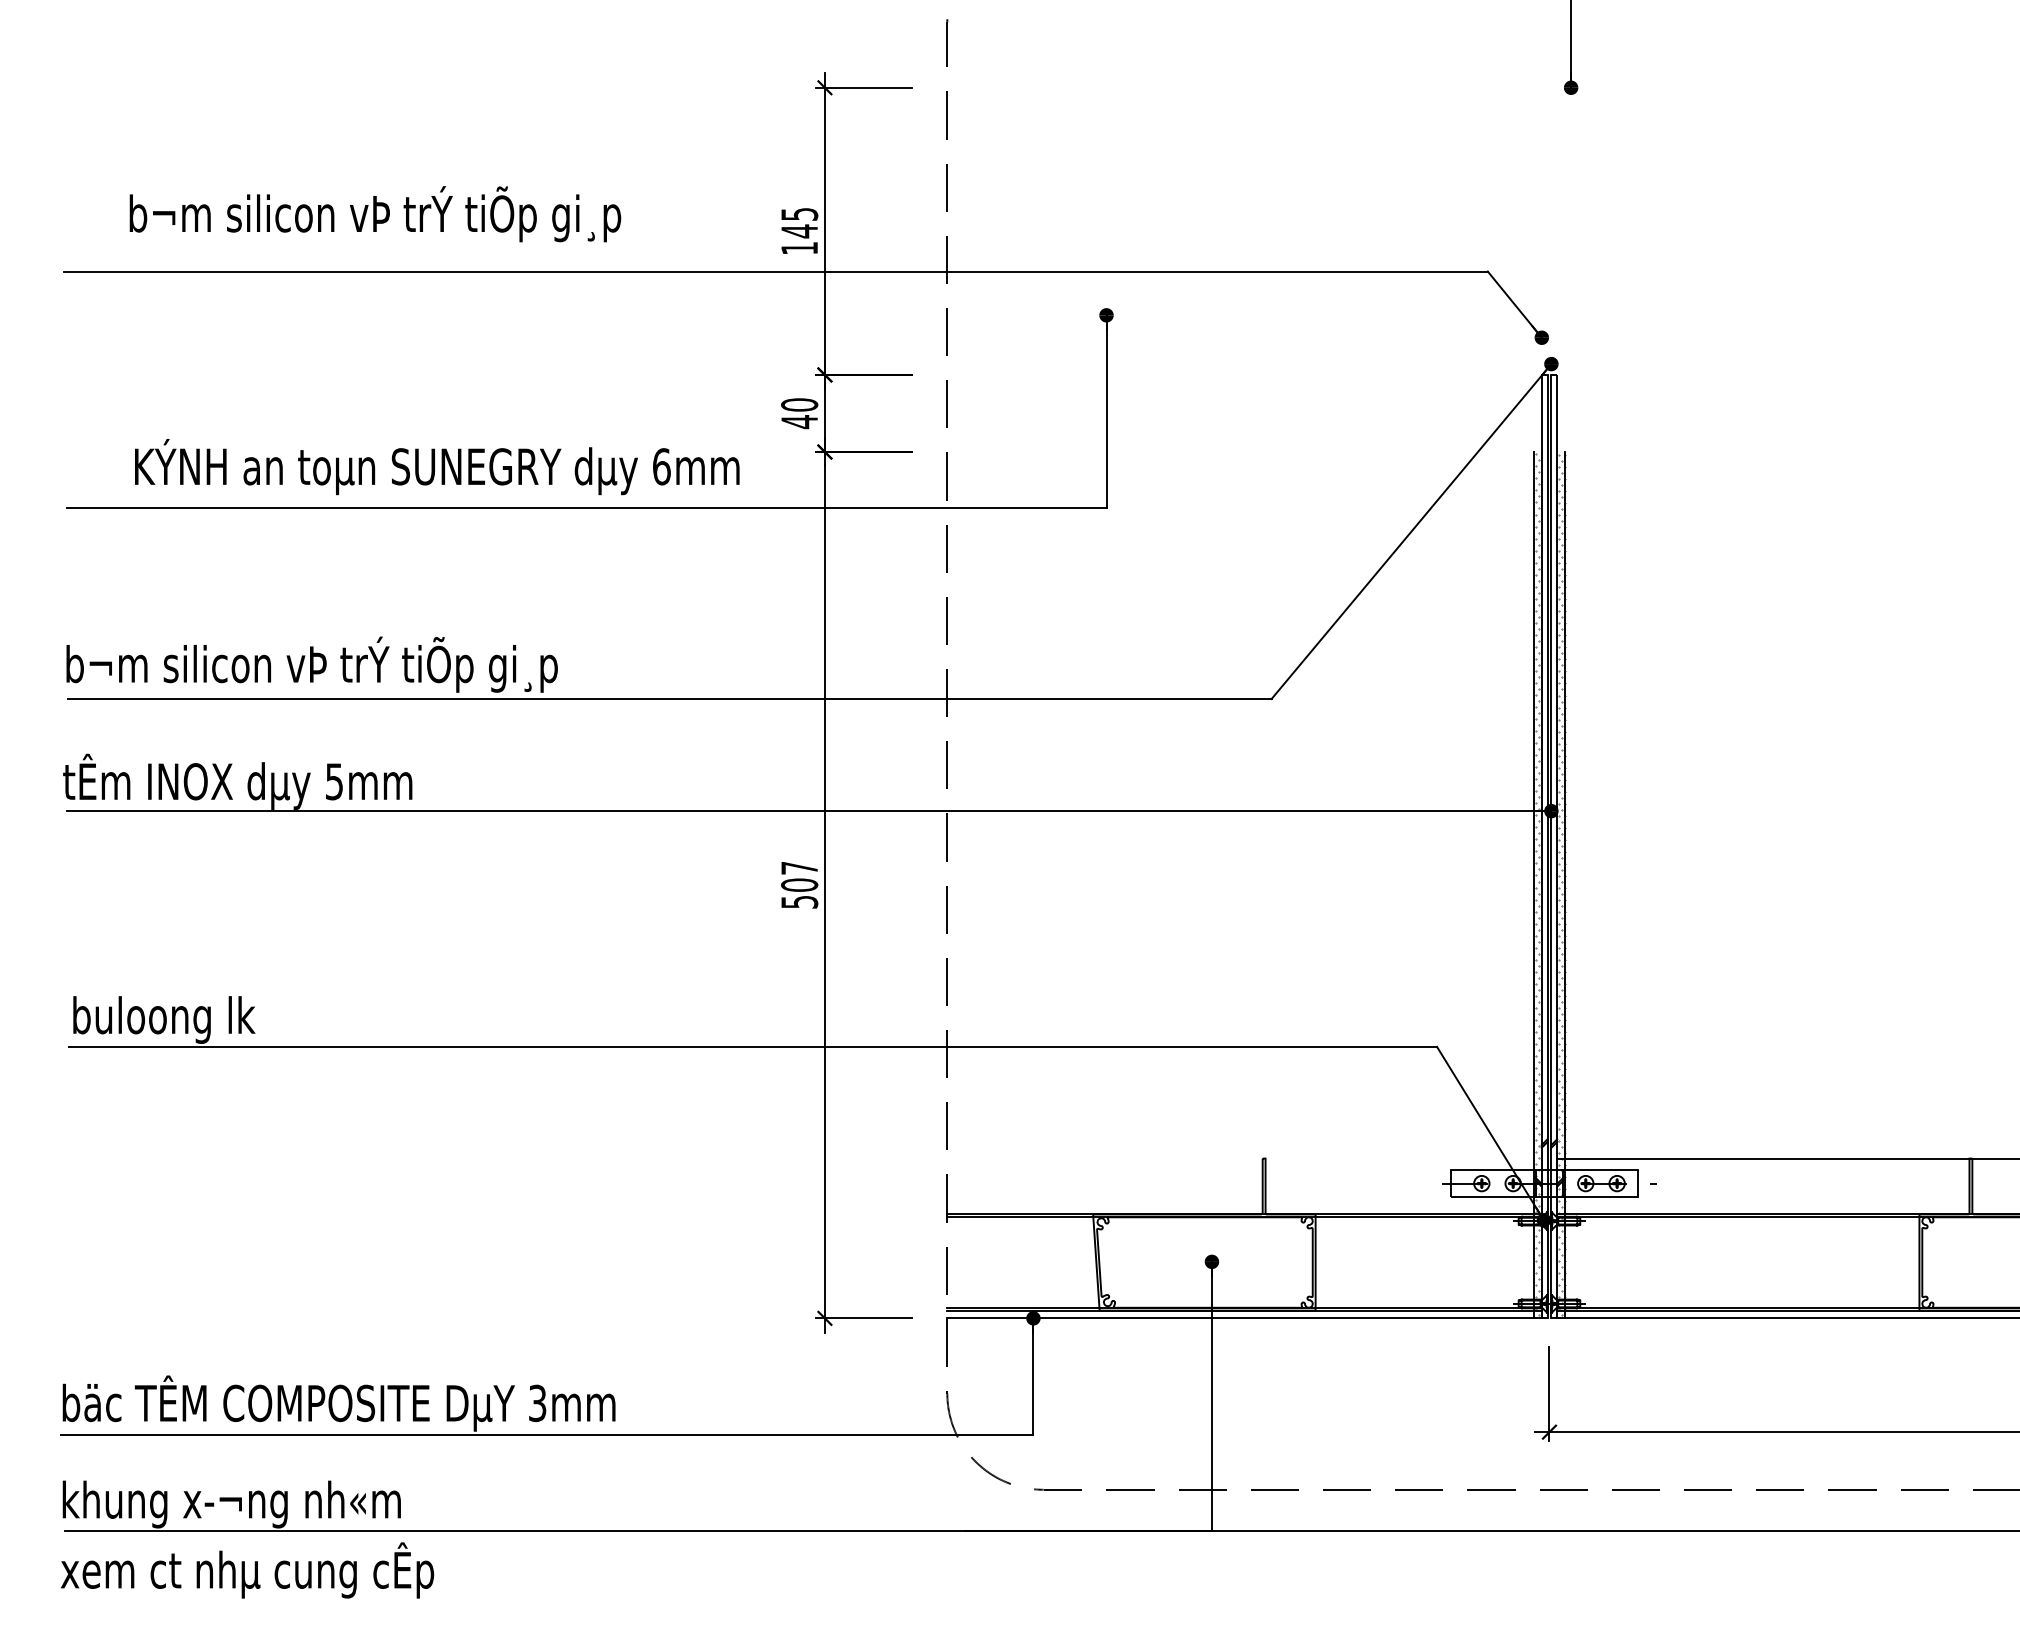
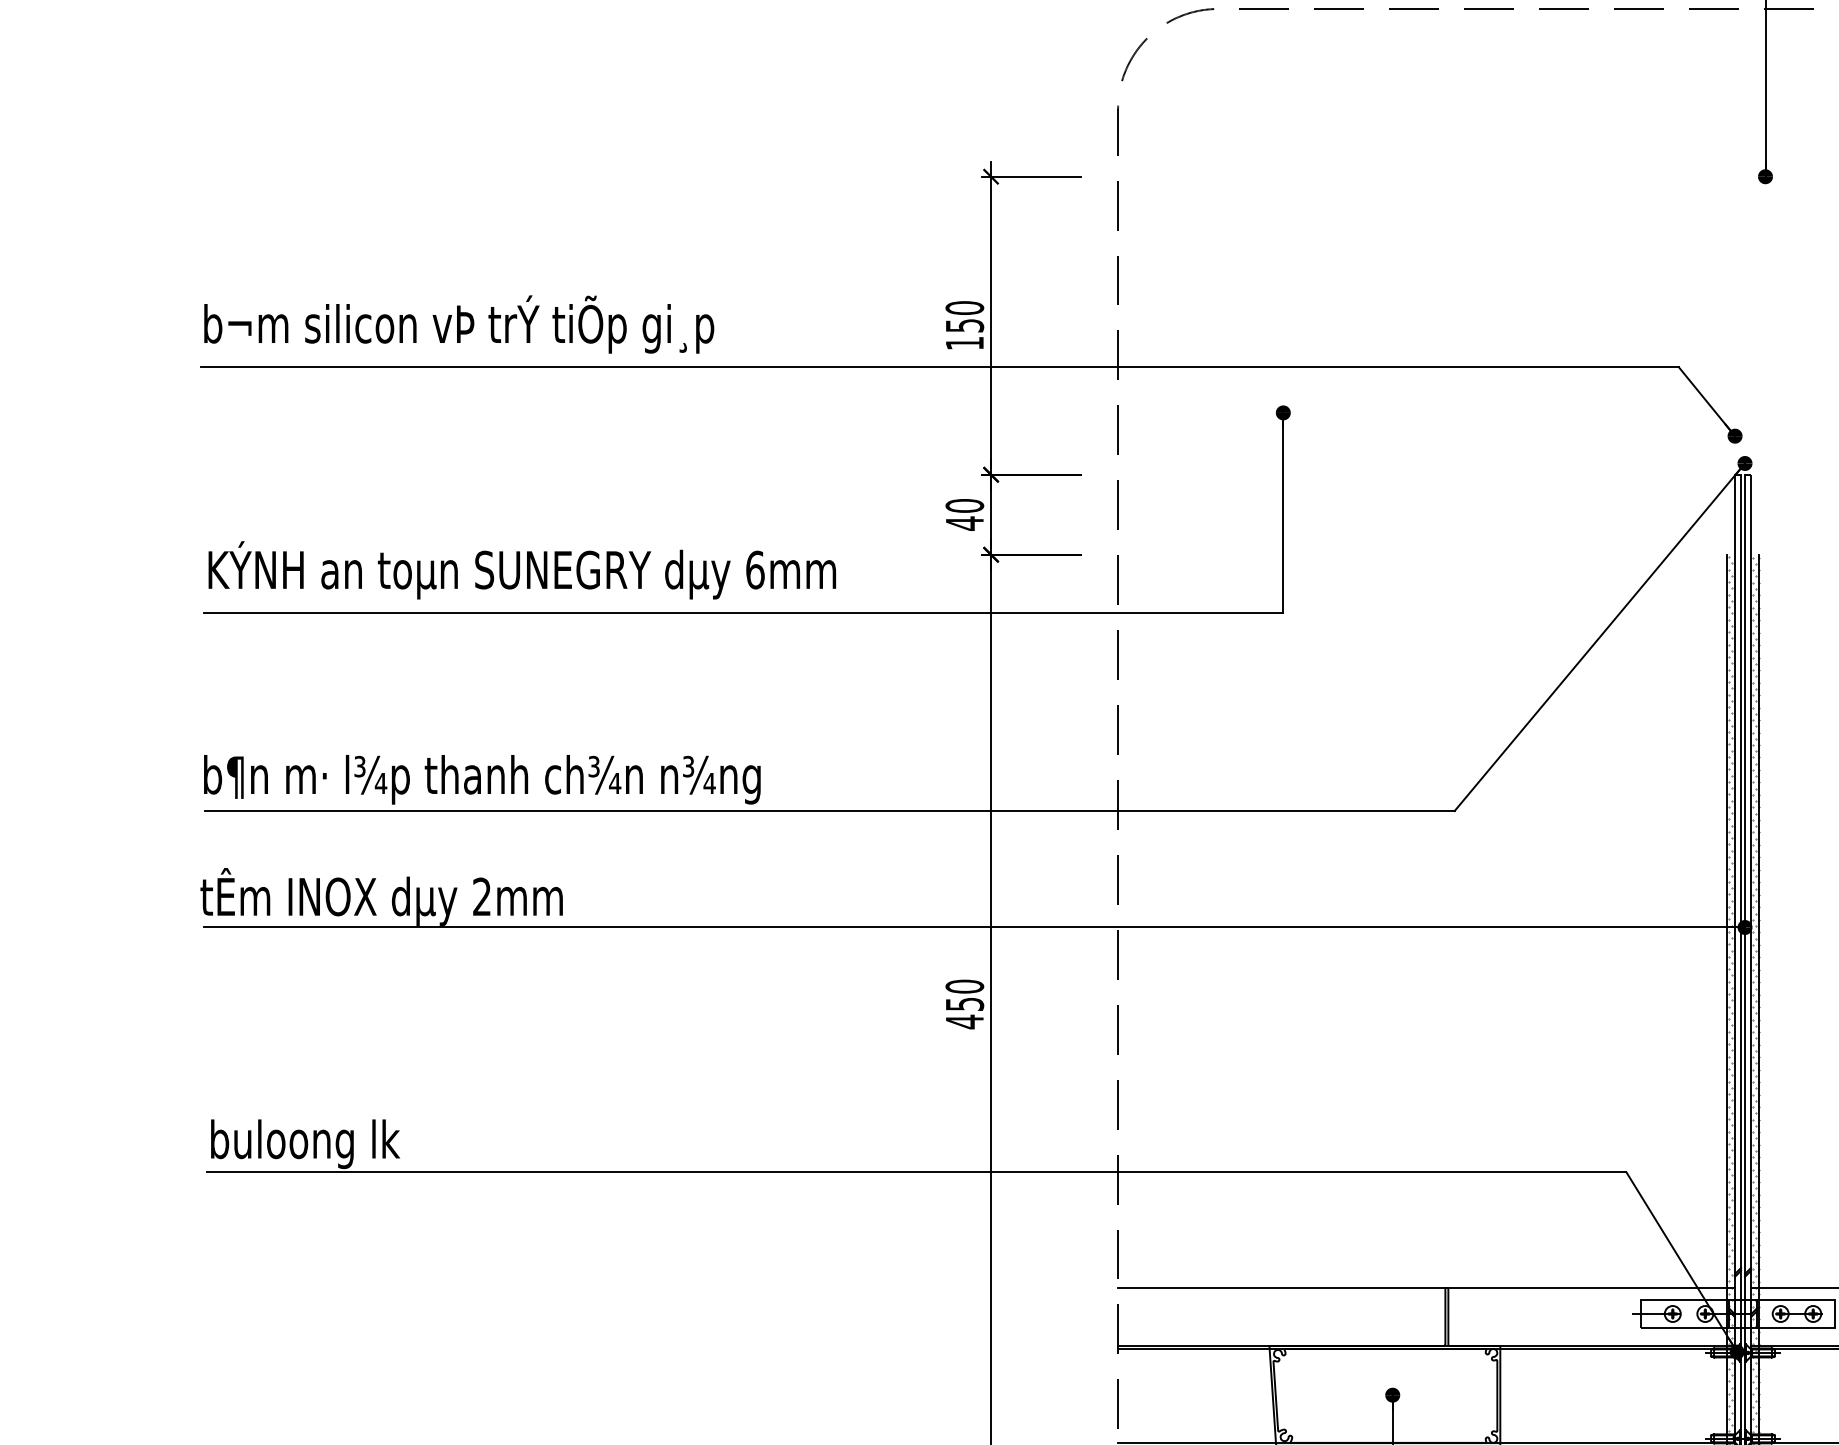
text: (375, 214) -> (459, 324), moved
text: (799, 222) -> (964, 316), 145 -> 150
text: (437, 467) -> (522, 570), moved
text: (345, 664) -> (493, 775), b¬m silicon vÞ trÝ tiÕp gi¸p -> b¶n m· l¾p thanh ch¾n n¾ng
text: (333, 781) -> (481, 896), 5mm -> 2mm
text: (799, 885) -> (964, 1004), 507 -> 450
line: (1244, 1158) -> (1426, 1287), added

